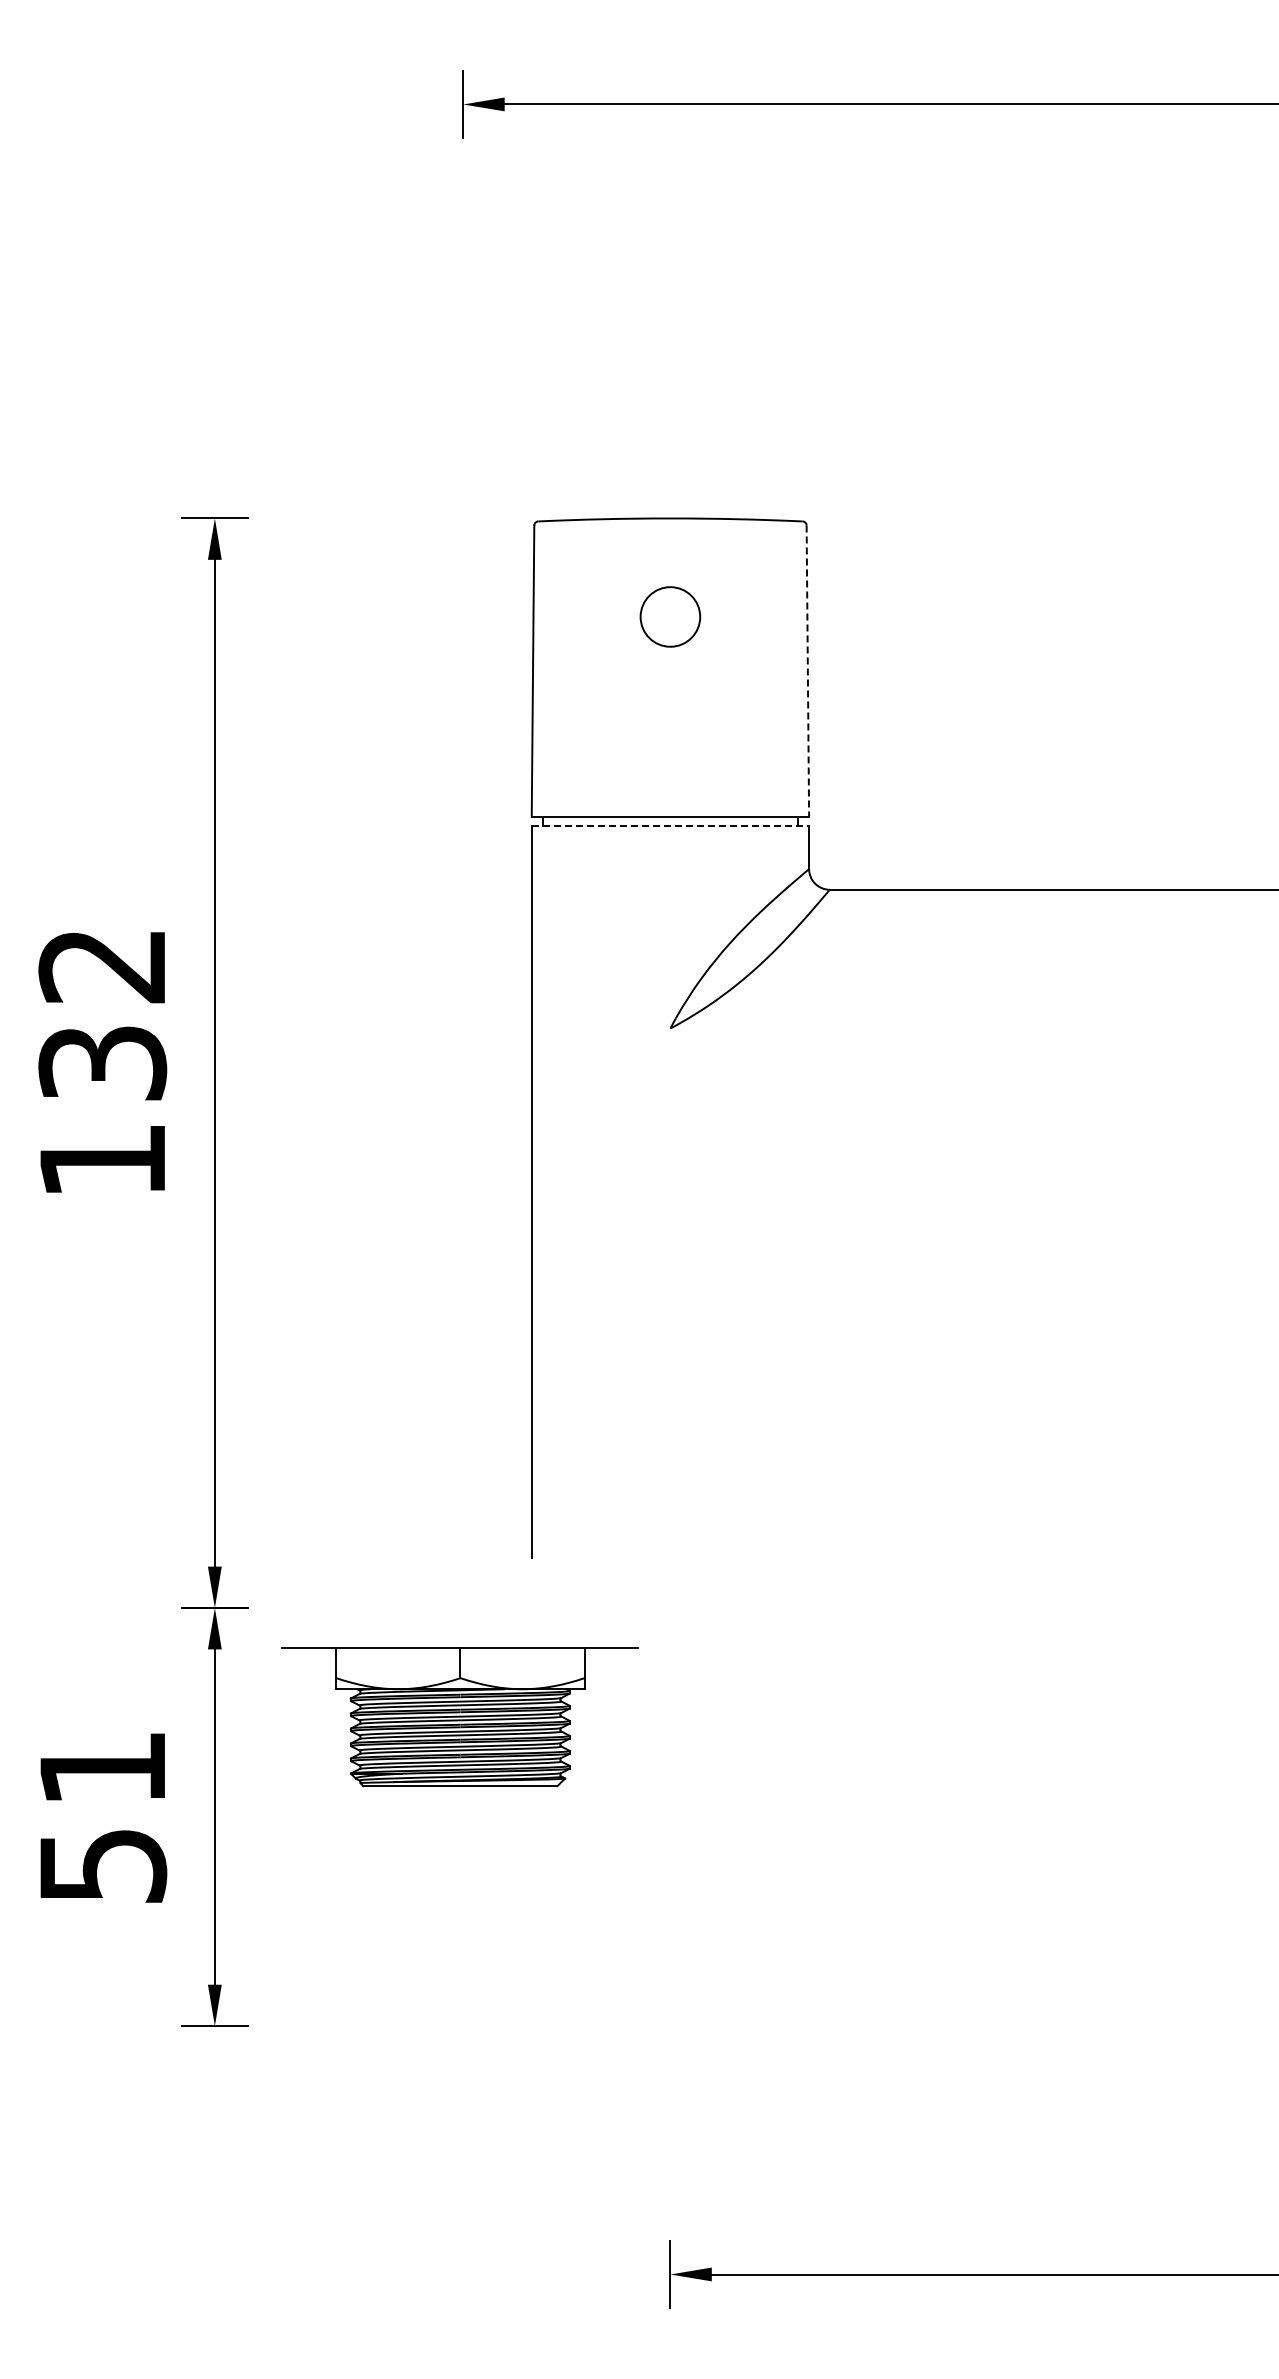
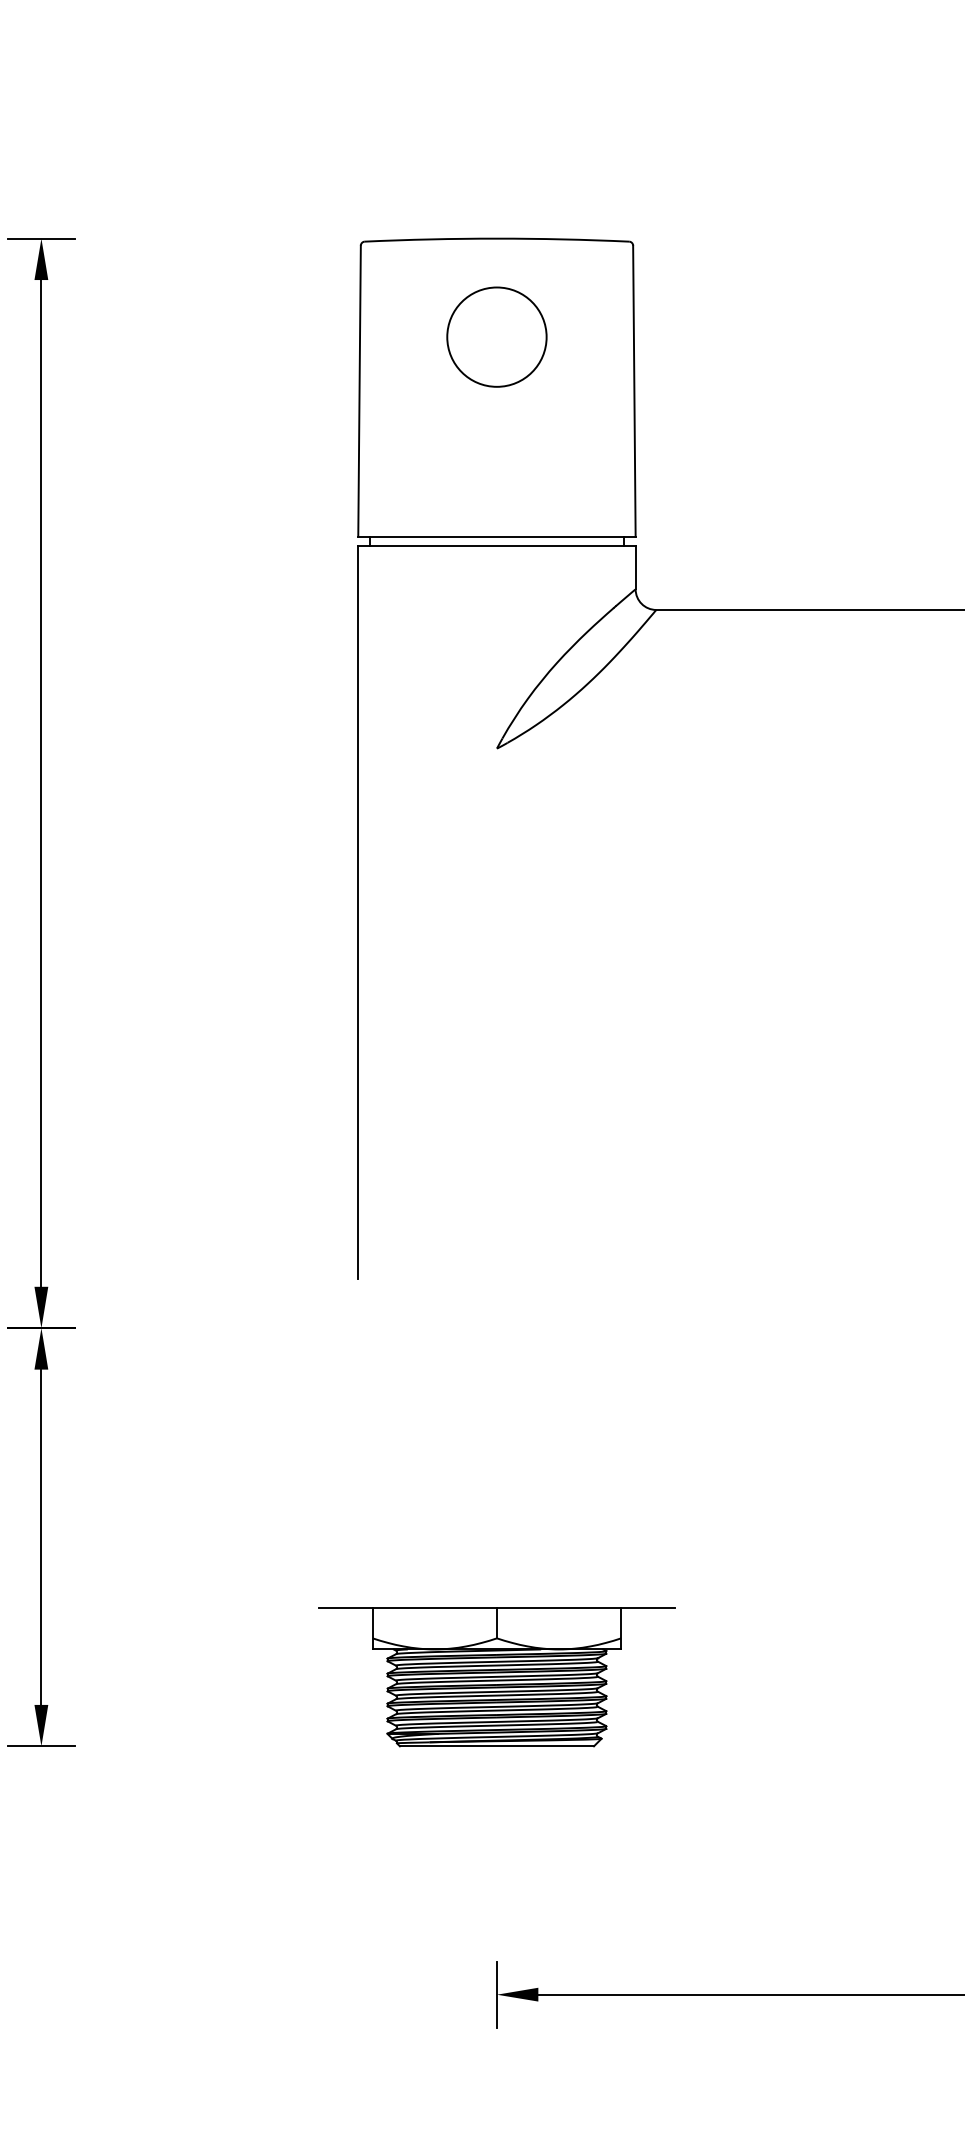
circle: (670, 616) -> (497, 336), size x1.67
line: (807, 671) -> (634, 391), dashed -> solid
line: (670, 825) -> (497, 545), dashed -> solid
part: (459, 1717) -> (496, 1677), moved

